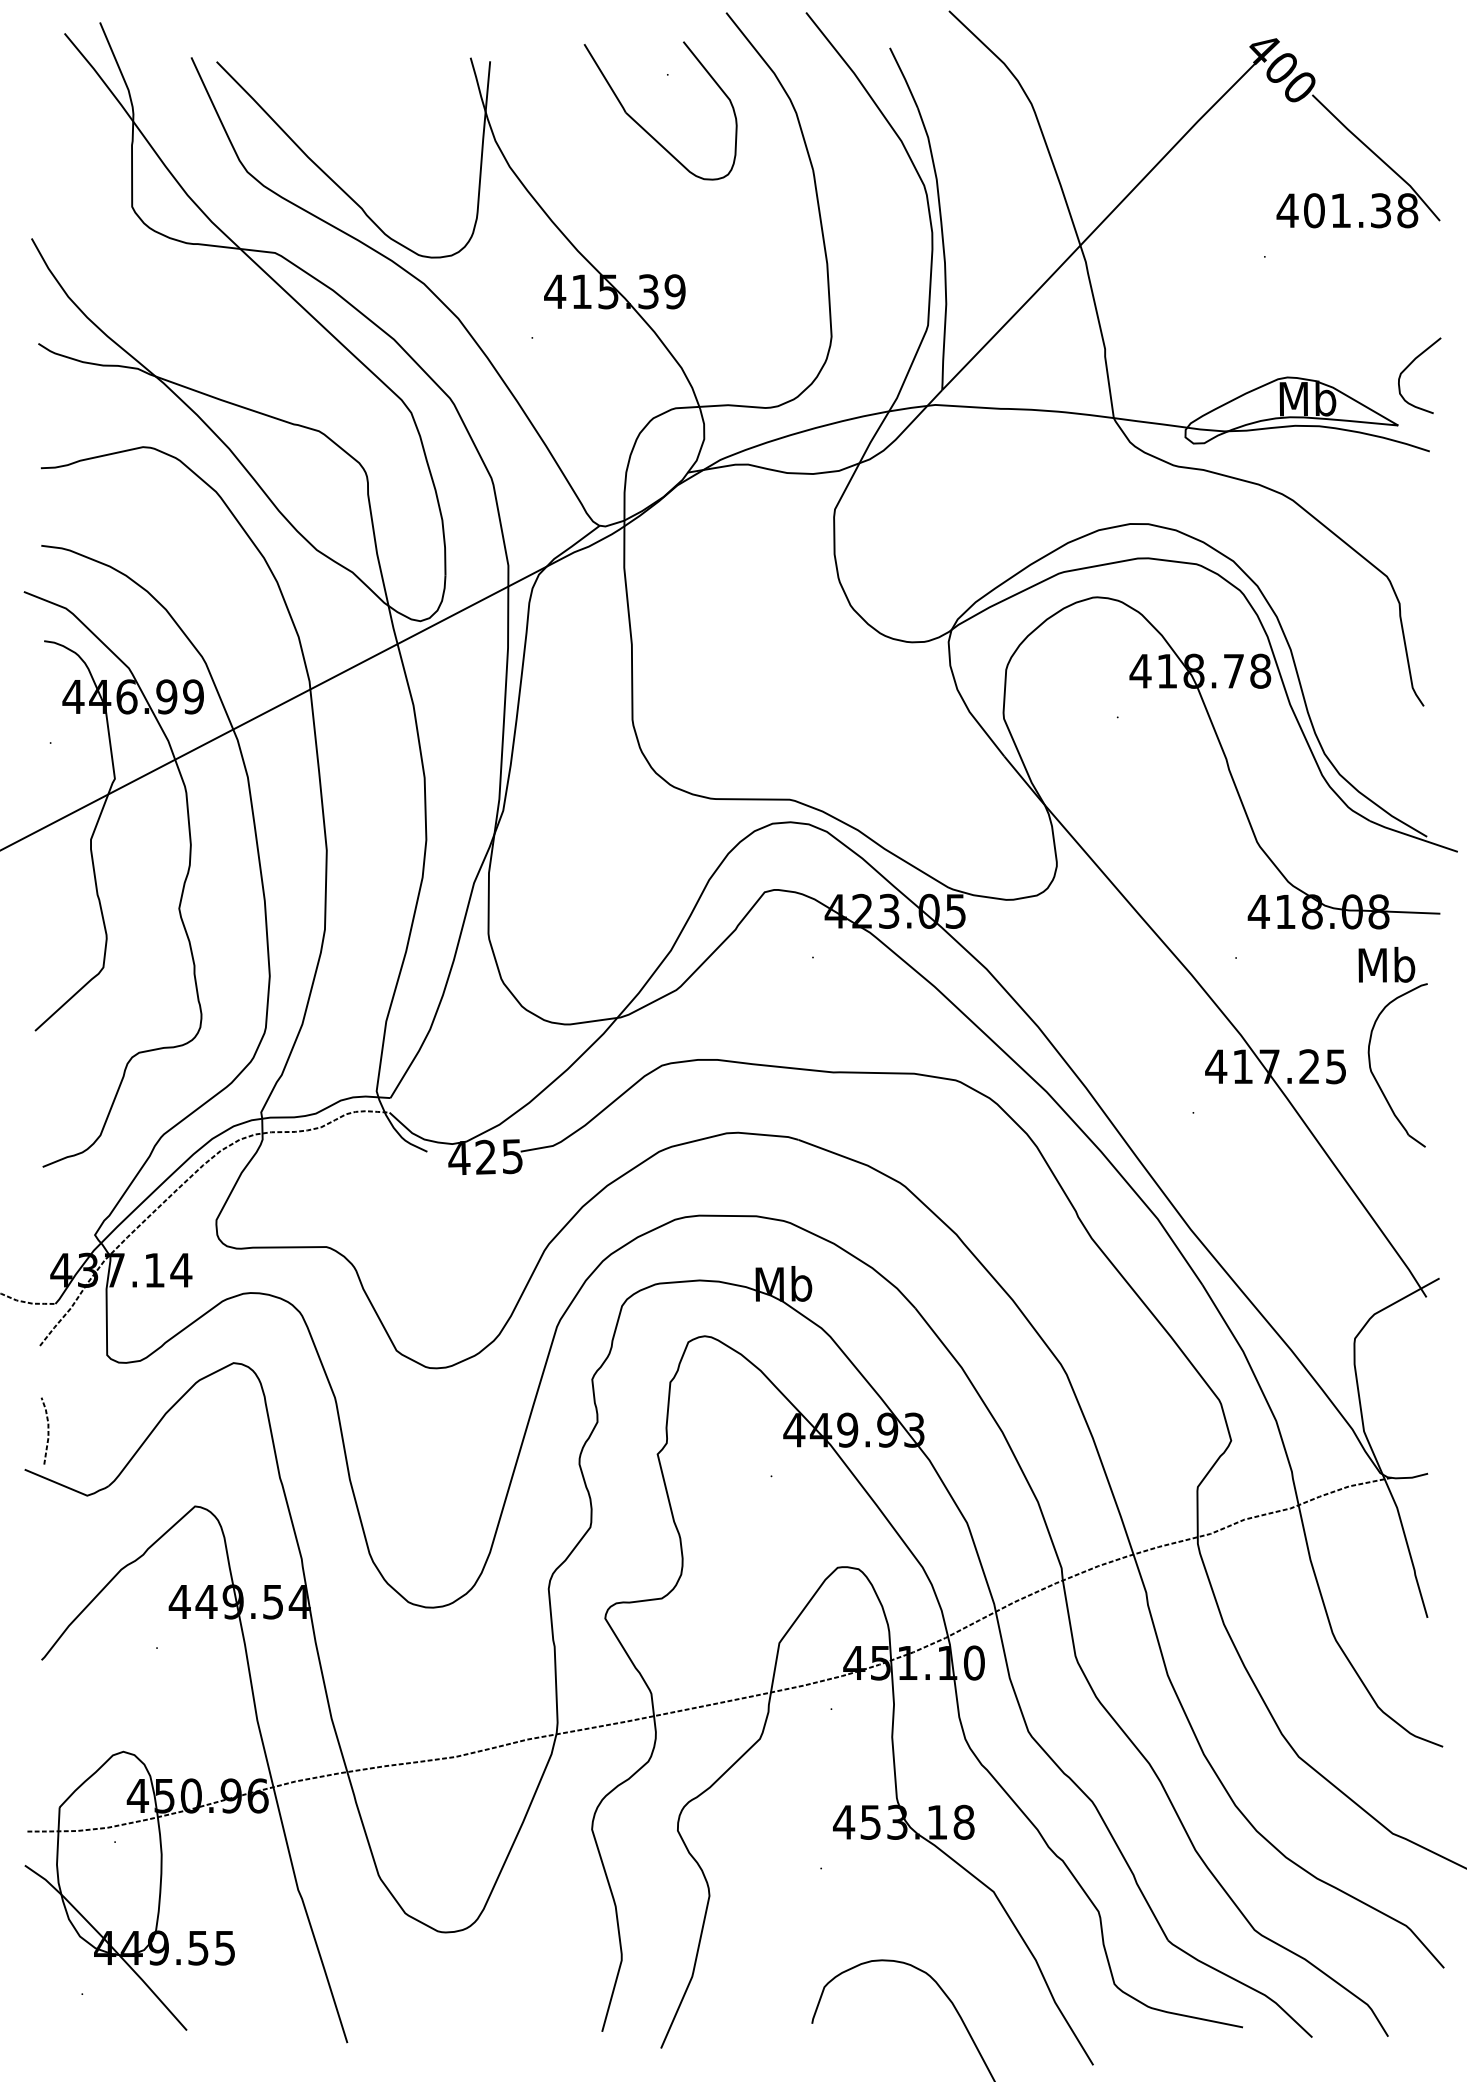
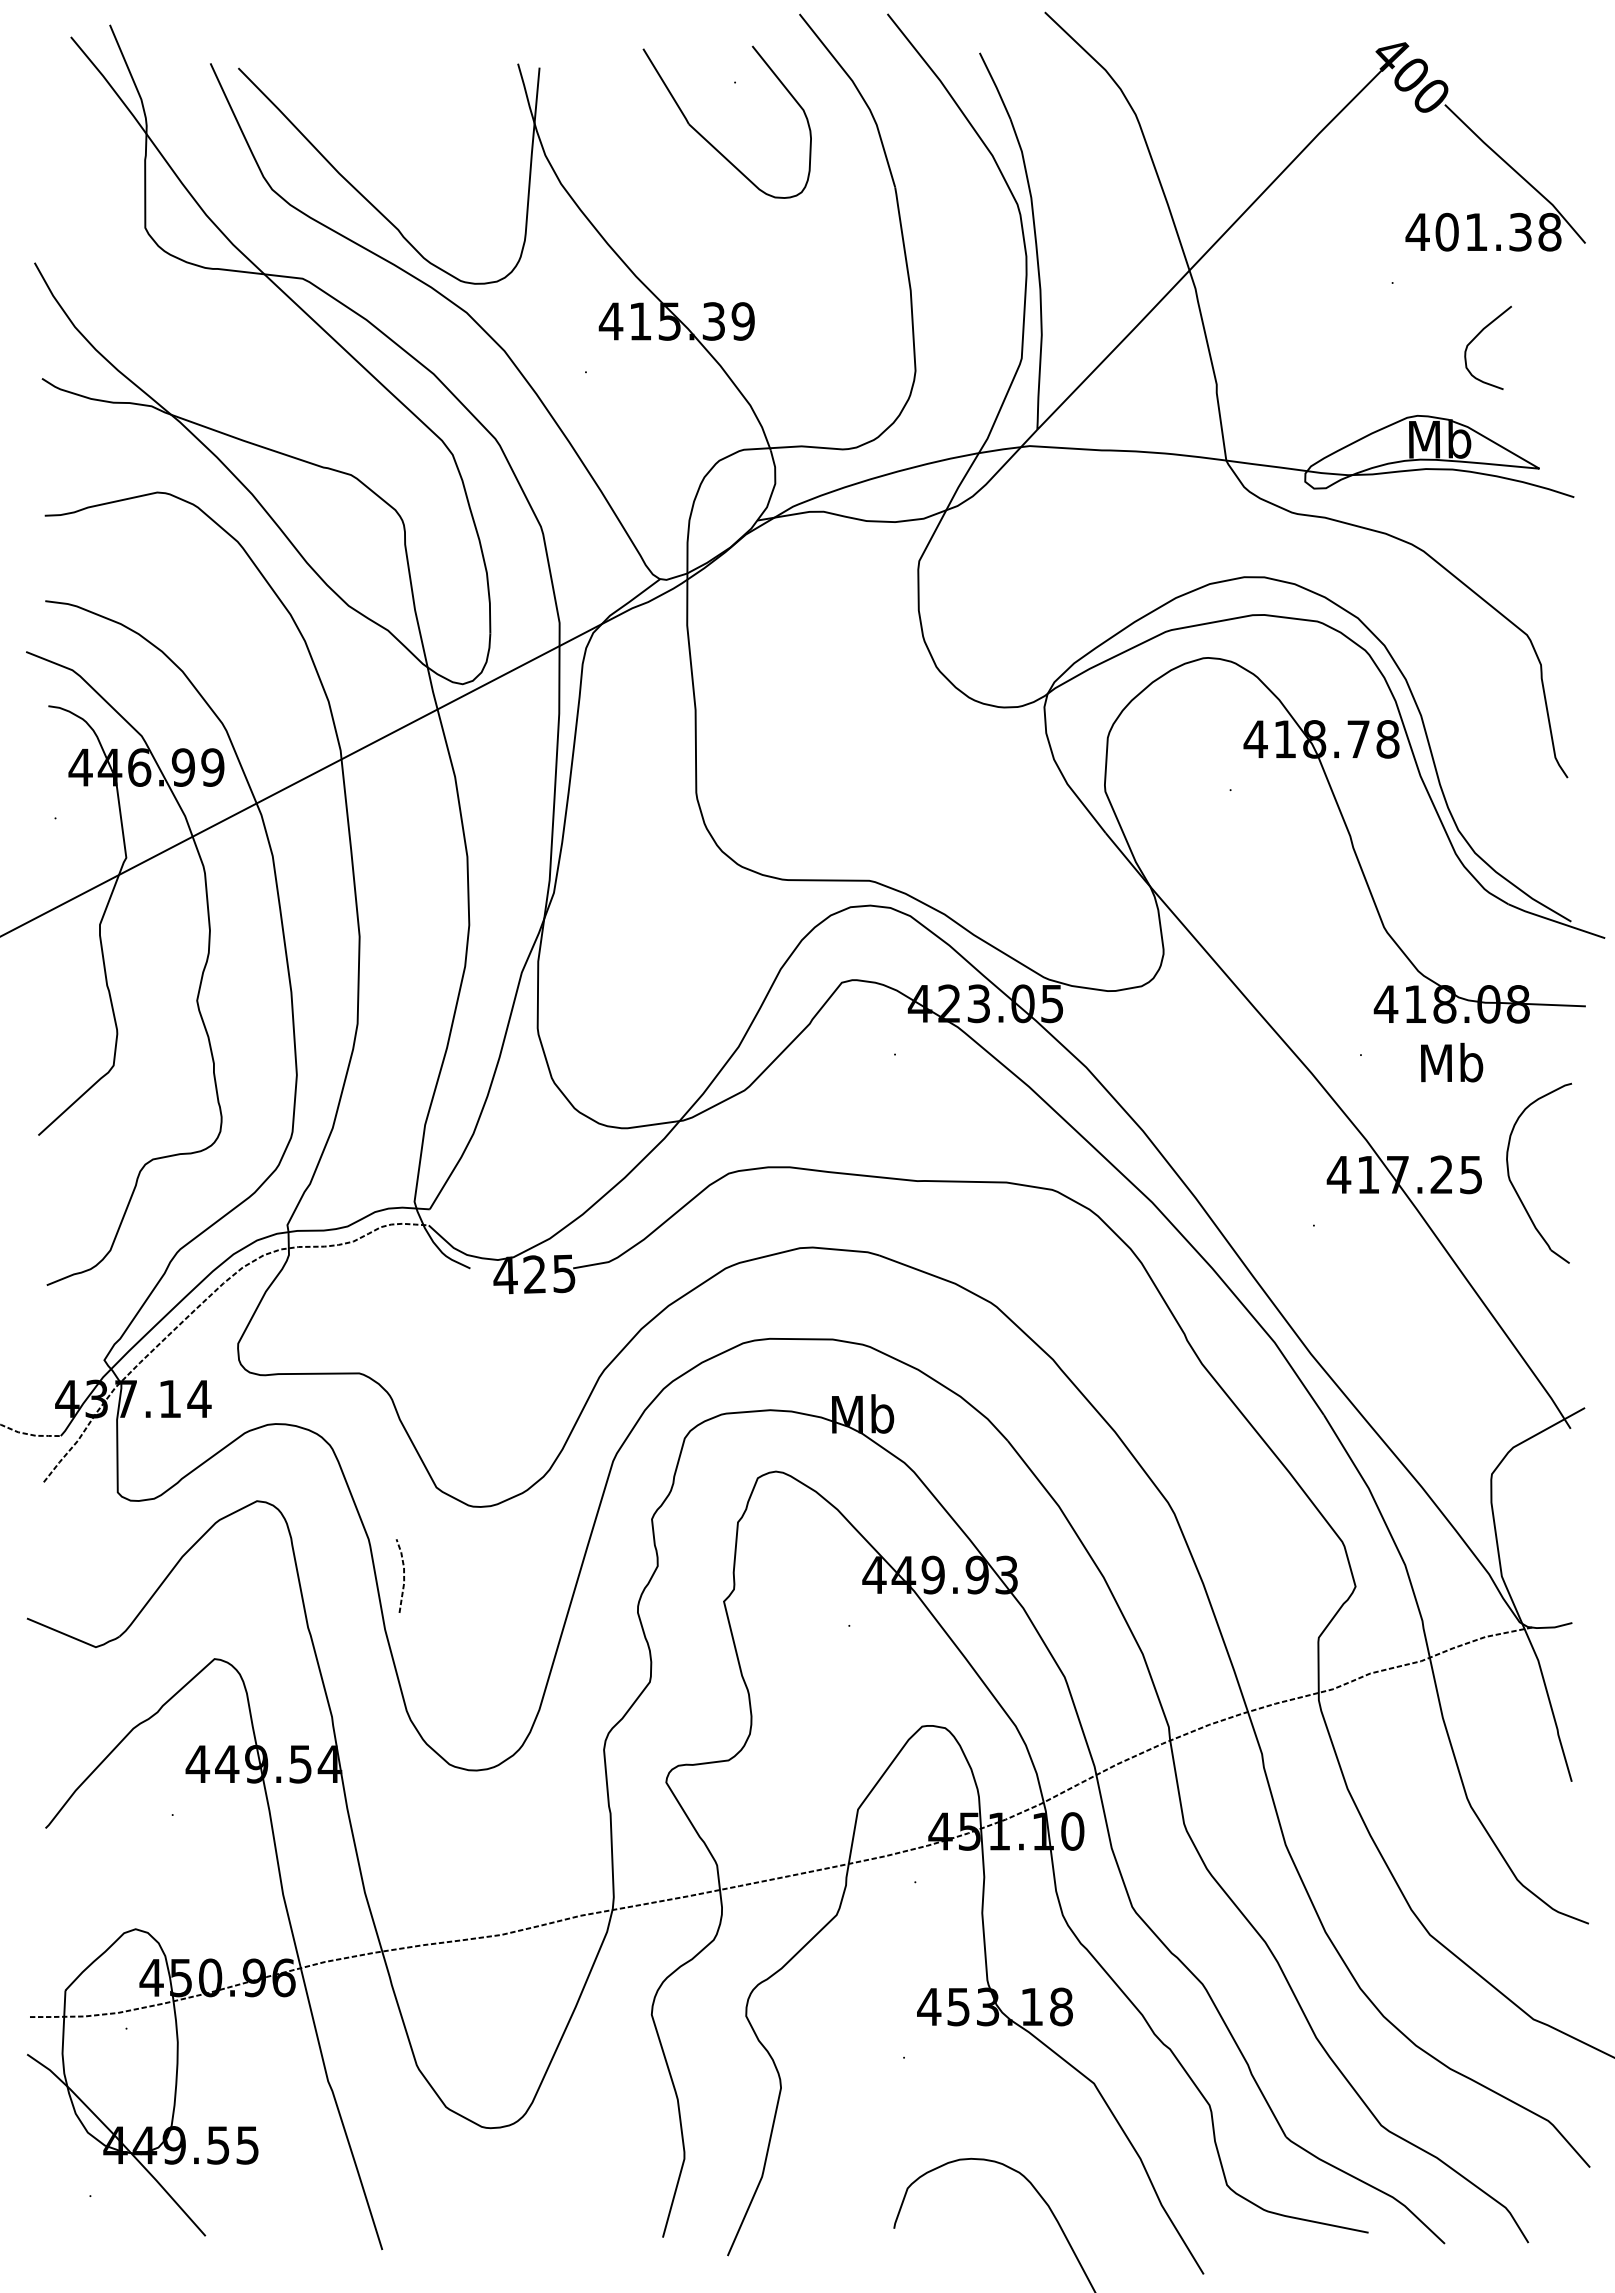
curve: (1410, 365) -> (1477, 336), moved
text: (1387, 964) -> (1452, 1062), moved
curve: (47, 1431) -> (403, 1576), moved

